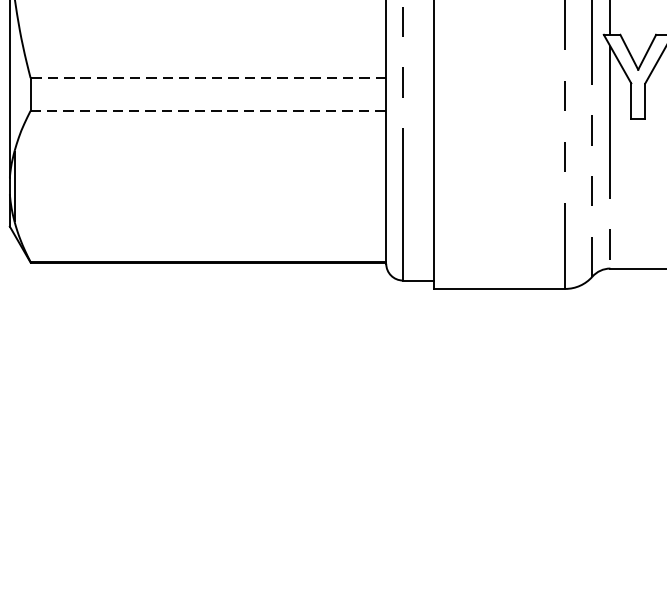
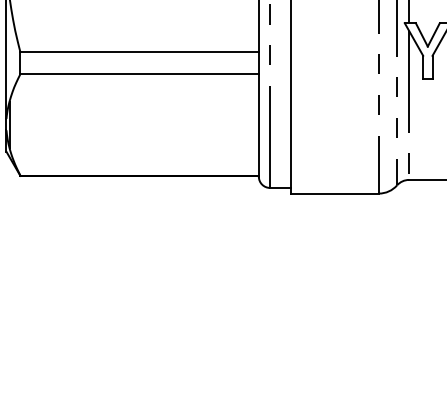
line: (208, 78) -> (139, 52), dashed -> solid
line: (209, 111) -> (140, 74), dashed -> solid

